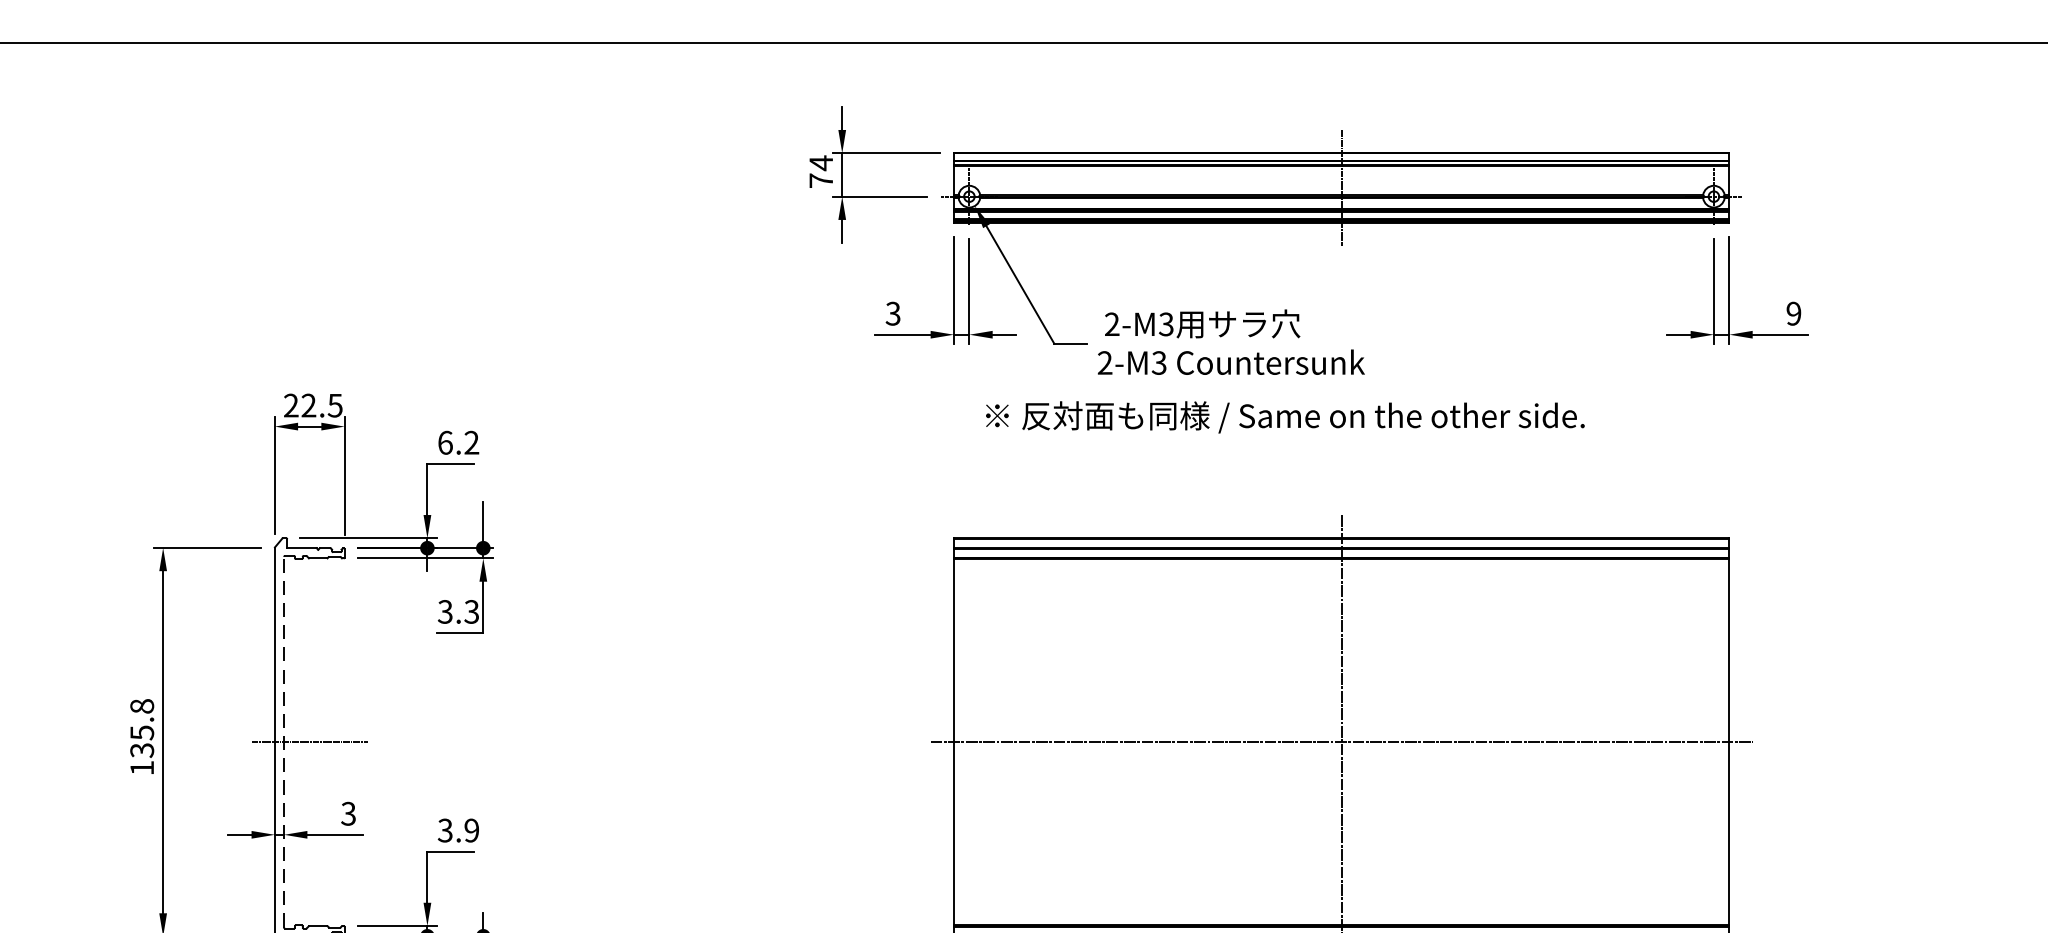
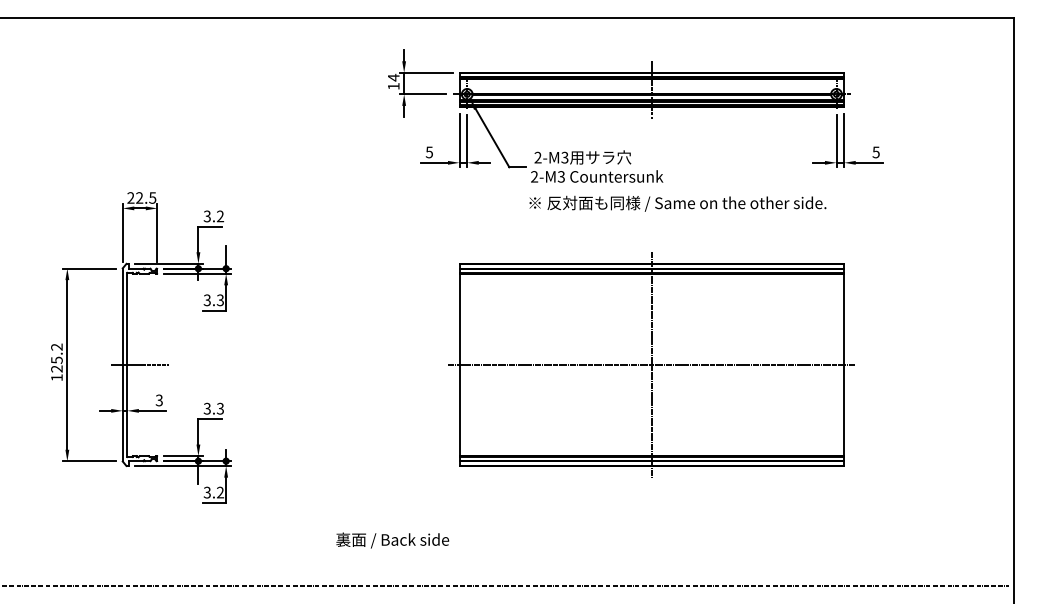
text: (820, 178) -> (393, 85), 74 -> 14
text: (893, 311) -> (429, 151), 3 -> 5
text: (1792, 311) -> (875, 151), 9 -> 5
text: (1284, 416) -> (677, 203), moved
text: (443, 442) -> (206, 216), 6.2 -> 3.2
text: (141, 727) -> (56, 357), 135.8 -> 125.2
line: (284, 741) -> (127, 364), dashed -> solid
text: (469, 830) -> (219, 408), 3.9 -> 3.3

